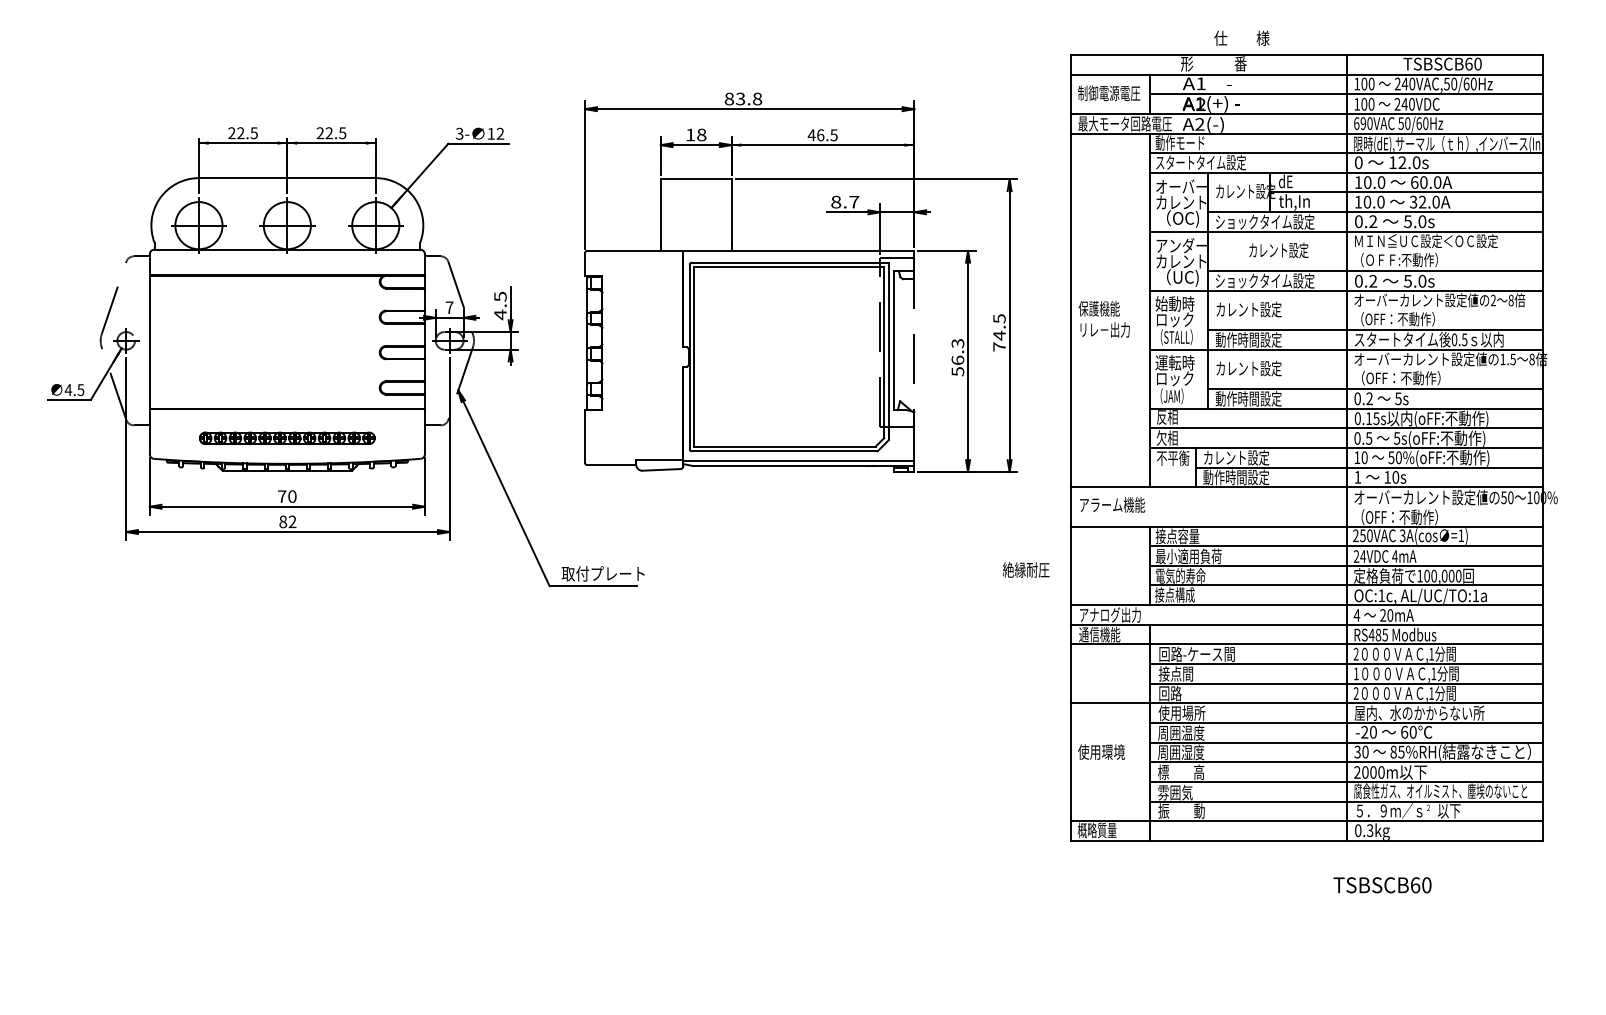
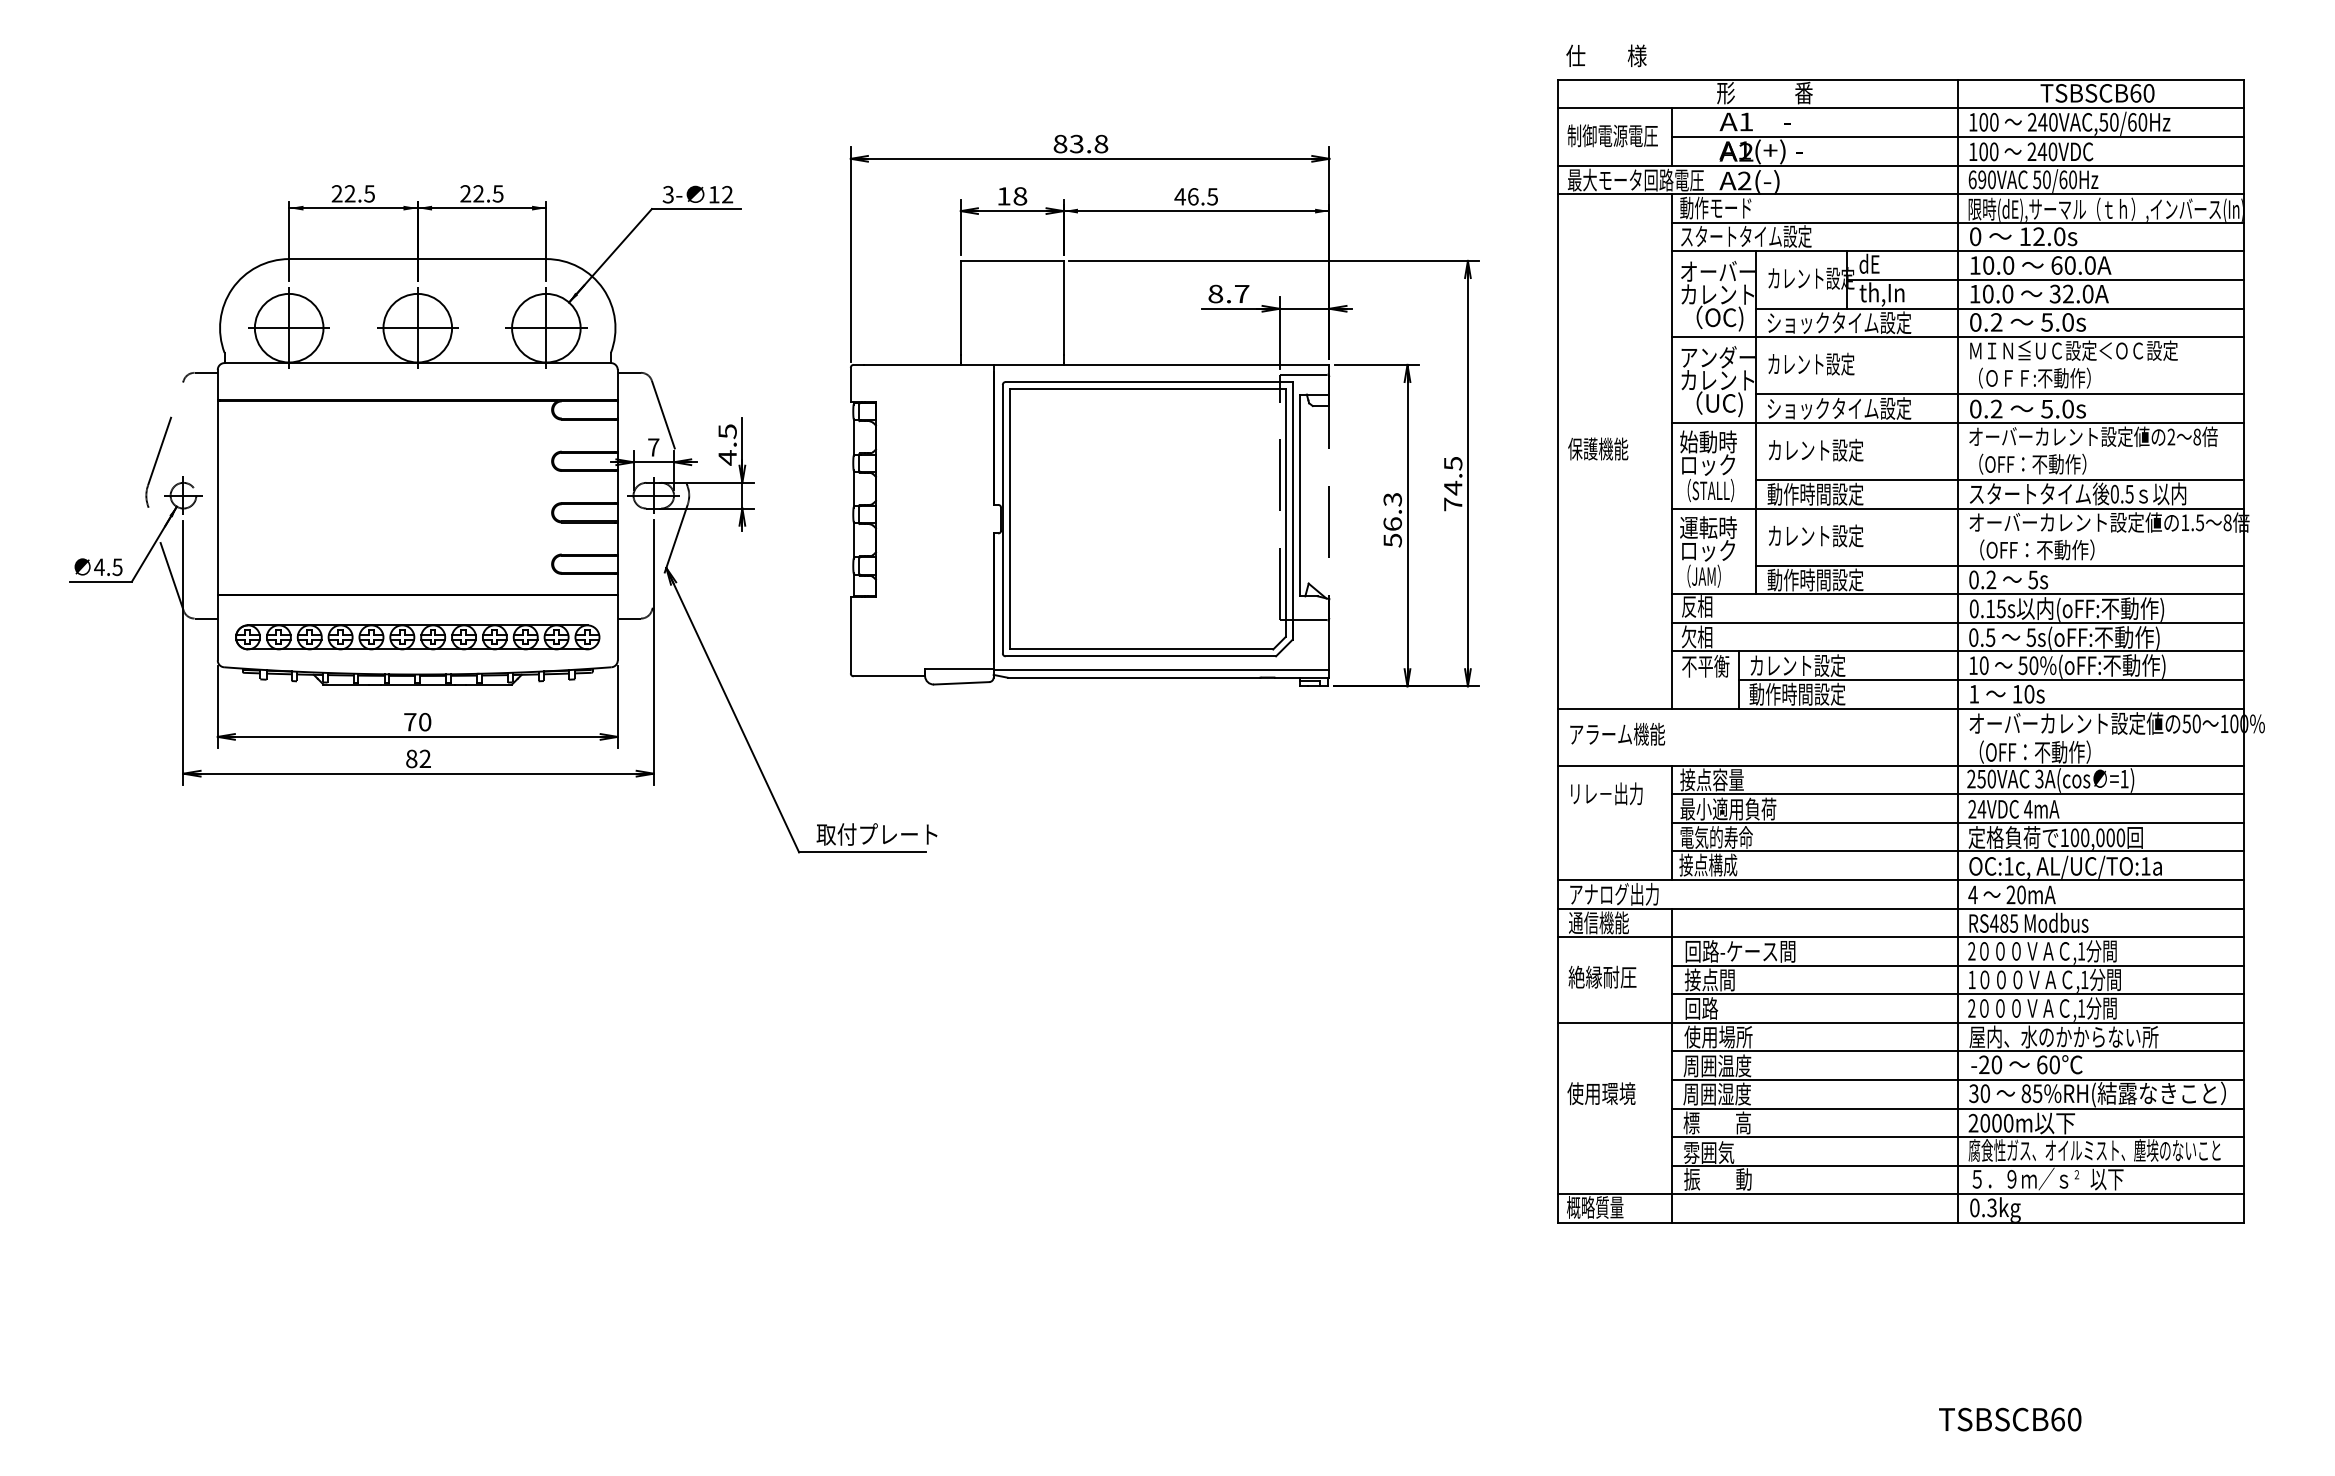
text: (1241, 37) -> (1605, 54), moved
text: (1278, 249) -> (1810, 362), moved
text: (1104, 329) -> (1605, 793), moved
part: (287, 438) -> (417, 637), size x1.43
text: (1026, 569) -> (1602, 976), moved
text: (1382, 885) -> (2010, 1419), moved

